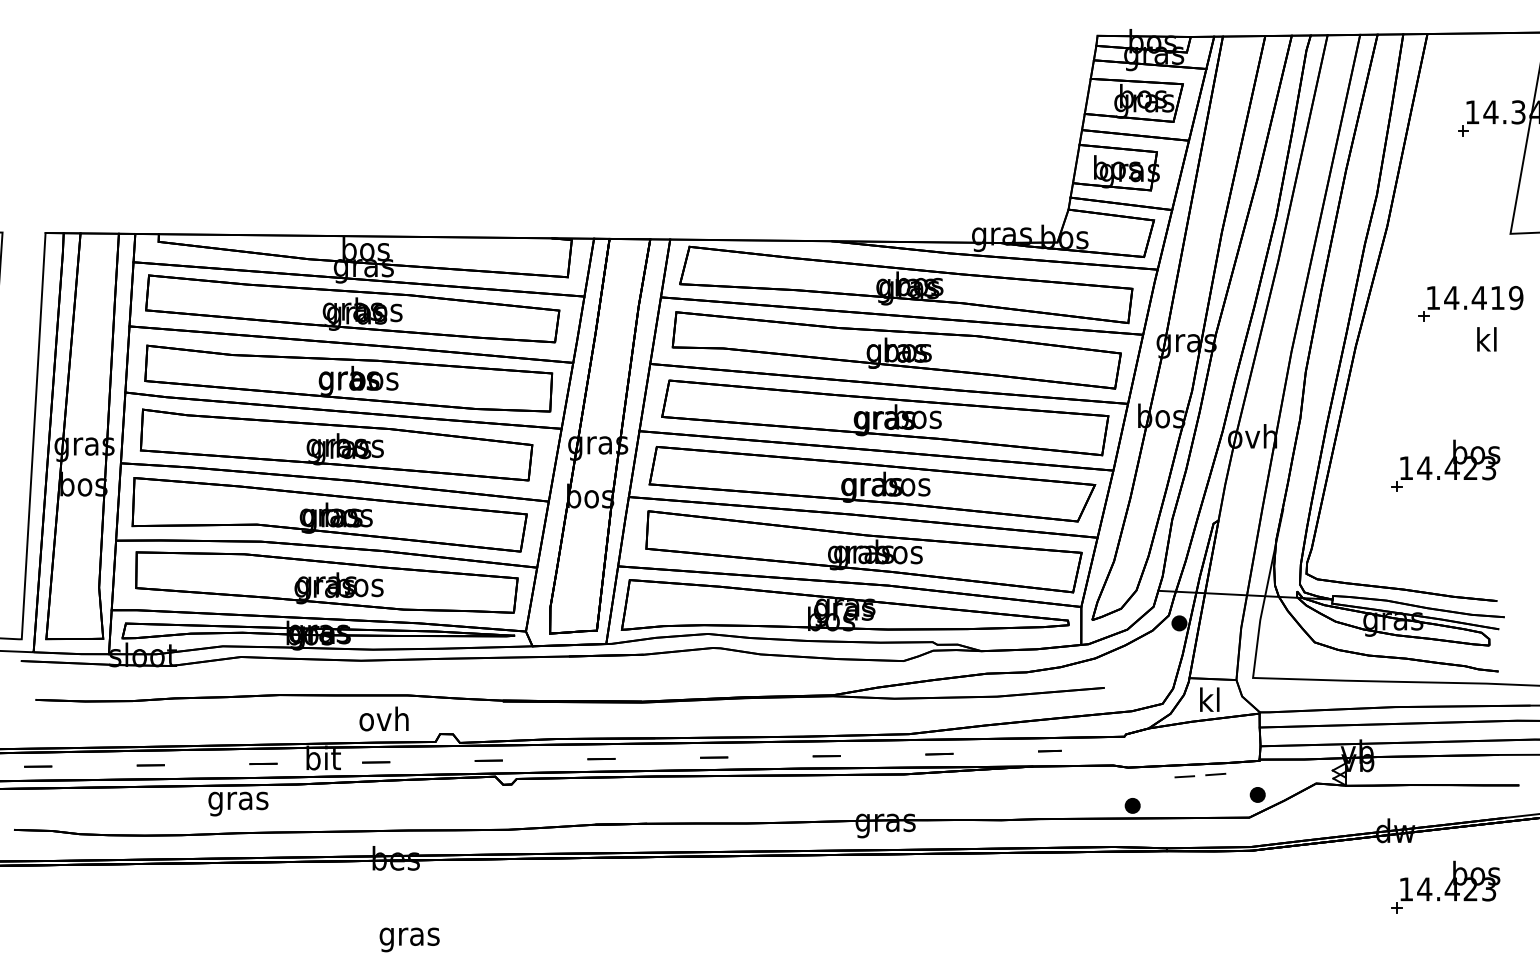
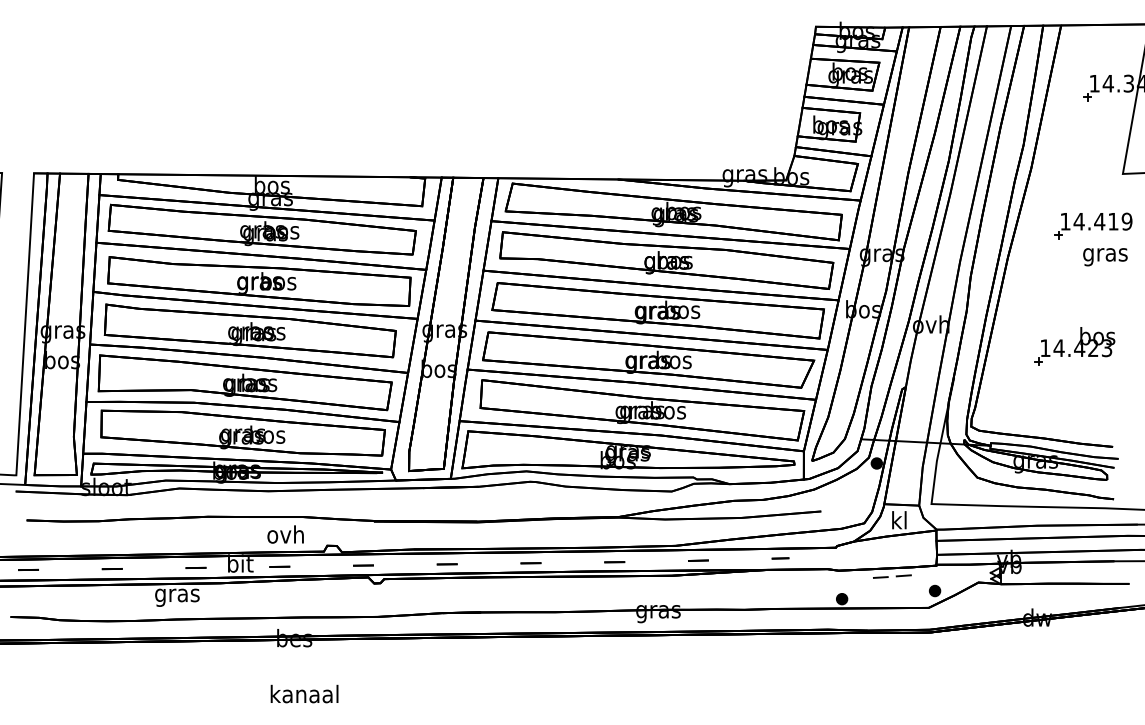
text: (1487, 342) -> (1105, 254), kl -> gras
part: (1445, 887) -> (1074, 659), removed
text: (409, 935) -> (304, 695), gras -> kanaal

